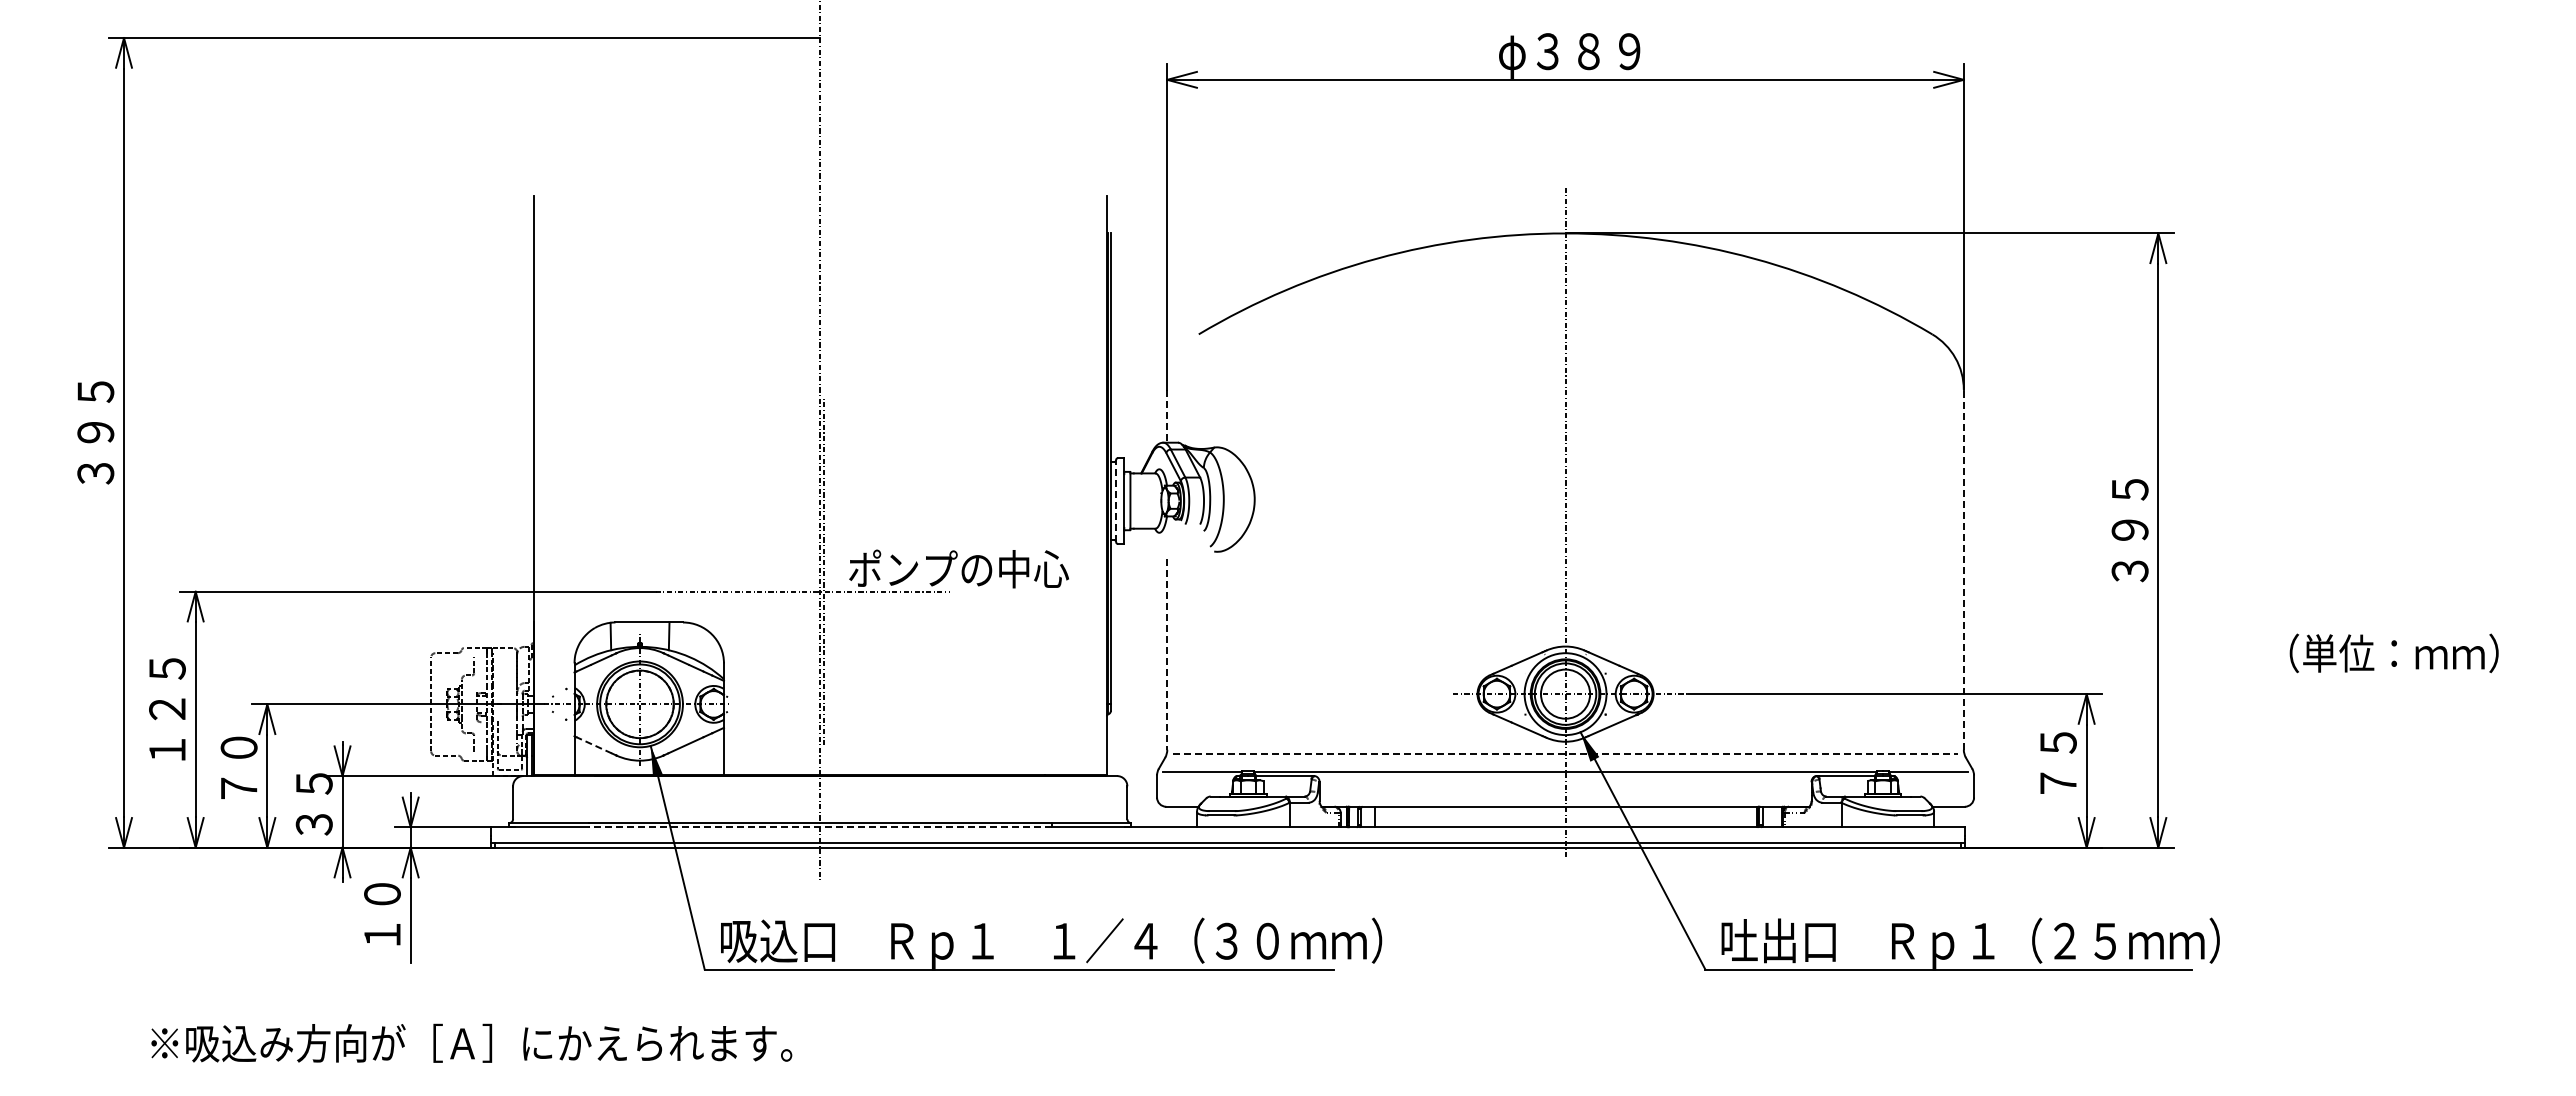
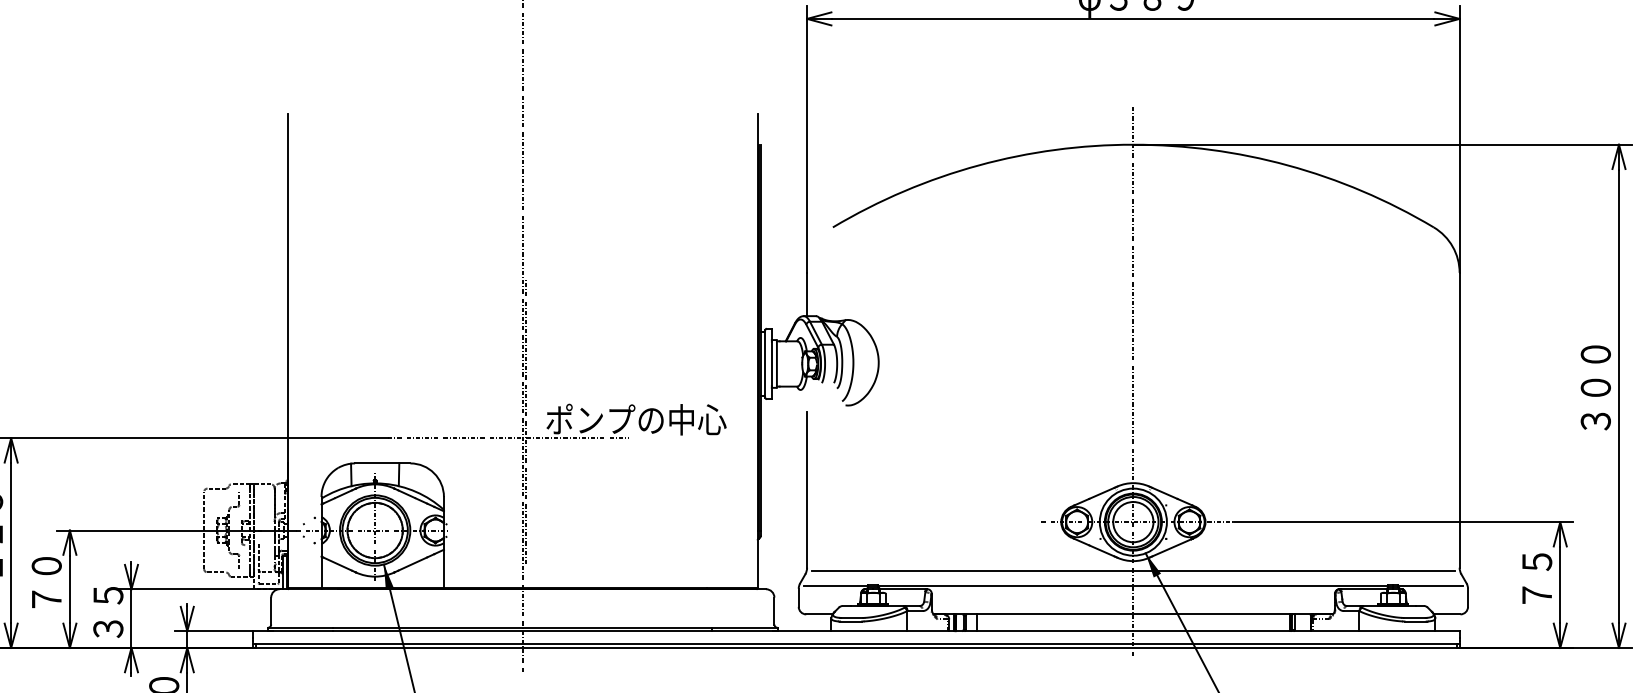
line: (1167, 416) -> (807, 294), dashed -> solid
line: (1116, 501) -> (765, 364), dashed -> solid
text: (2129, 509) -> (1595, 370), ３９５ -> ３００
line: (1963, 569) -> (1459, 420), dashed -> solid
line: (1167, 655) -> (807, 490), dashed -> solid
line: (593, 745) -> (337, 564), dashed -> solid
line: (1566, 754) -> (1134, 571), dashed -> solid
line: (819, 827) -> (522, 631), dashed -> solid

